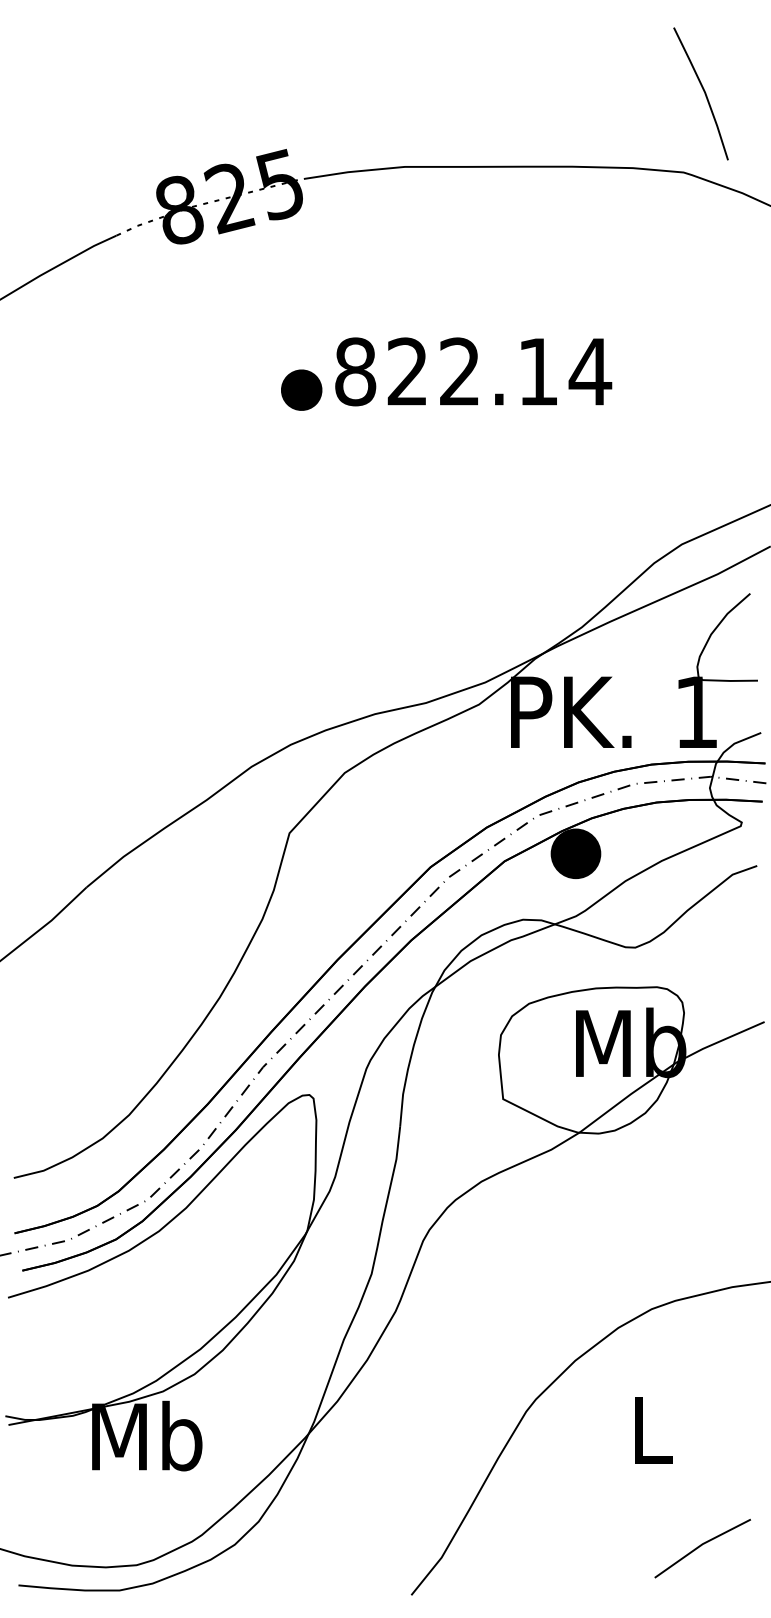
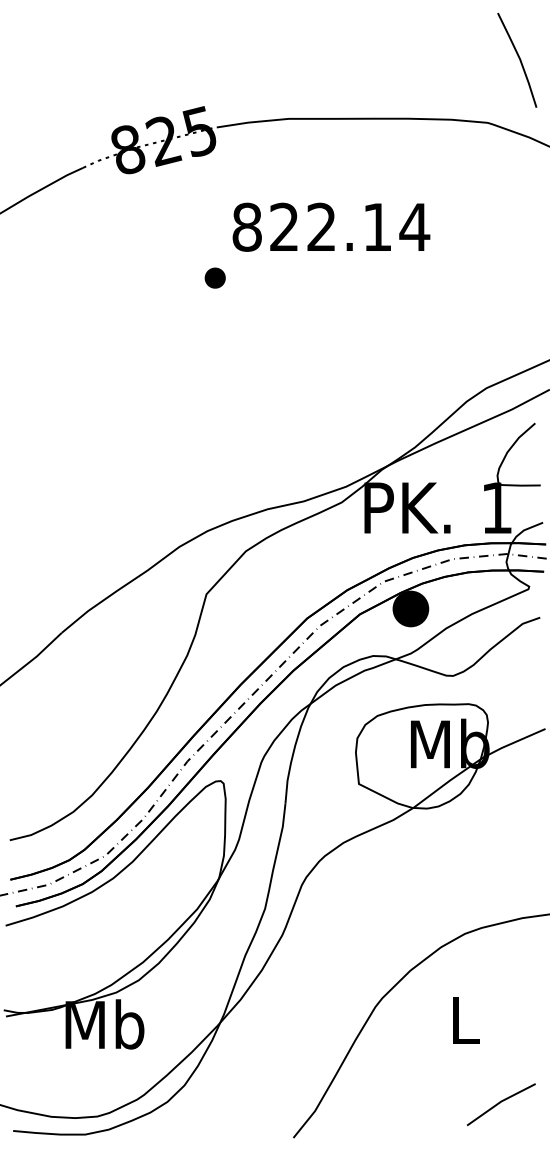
line: (703, 91) -> (519, 58), moved
text: (473, 371) -> (331, 227), moved
part: (301, 389) -> (215, 277), size x0.71

